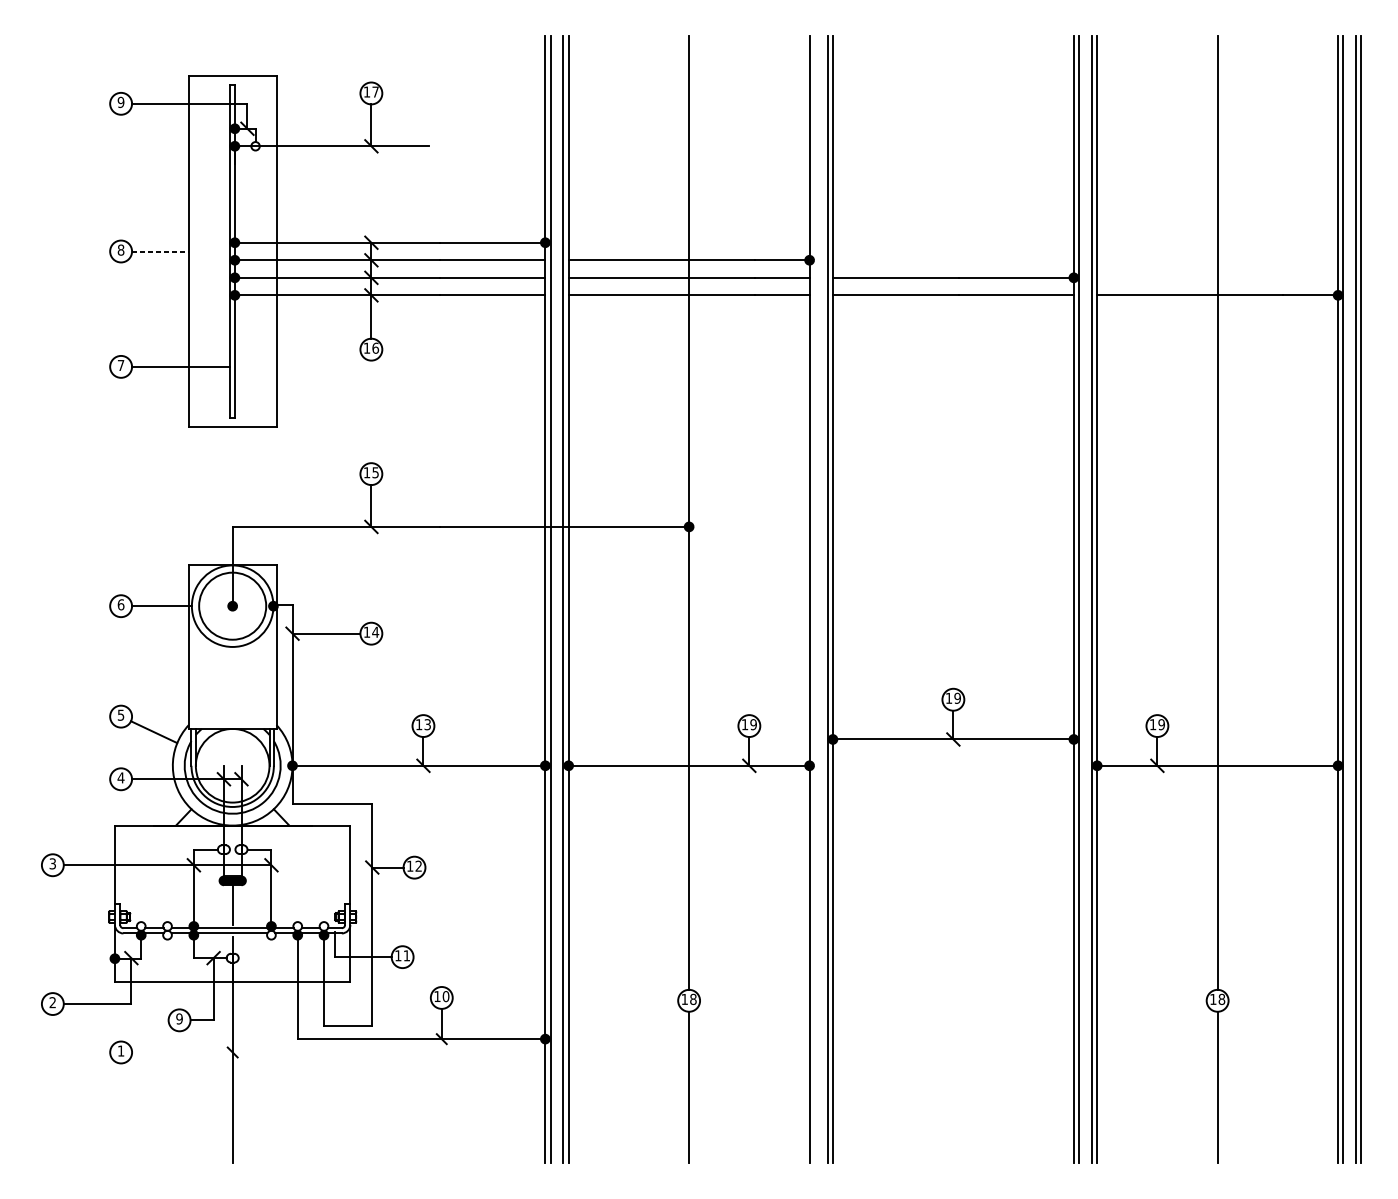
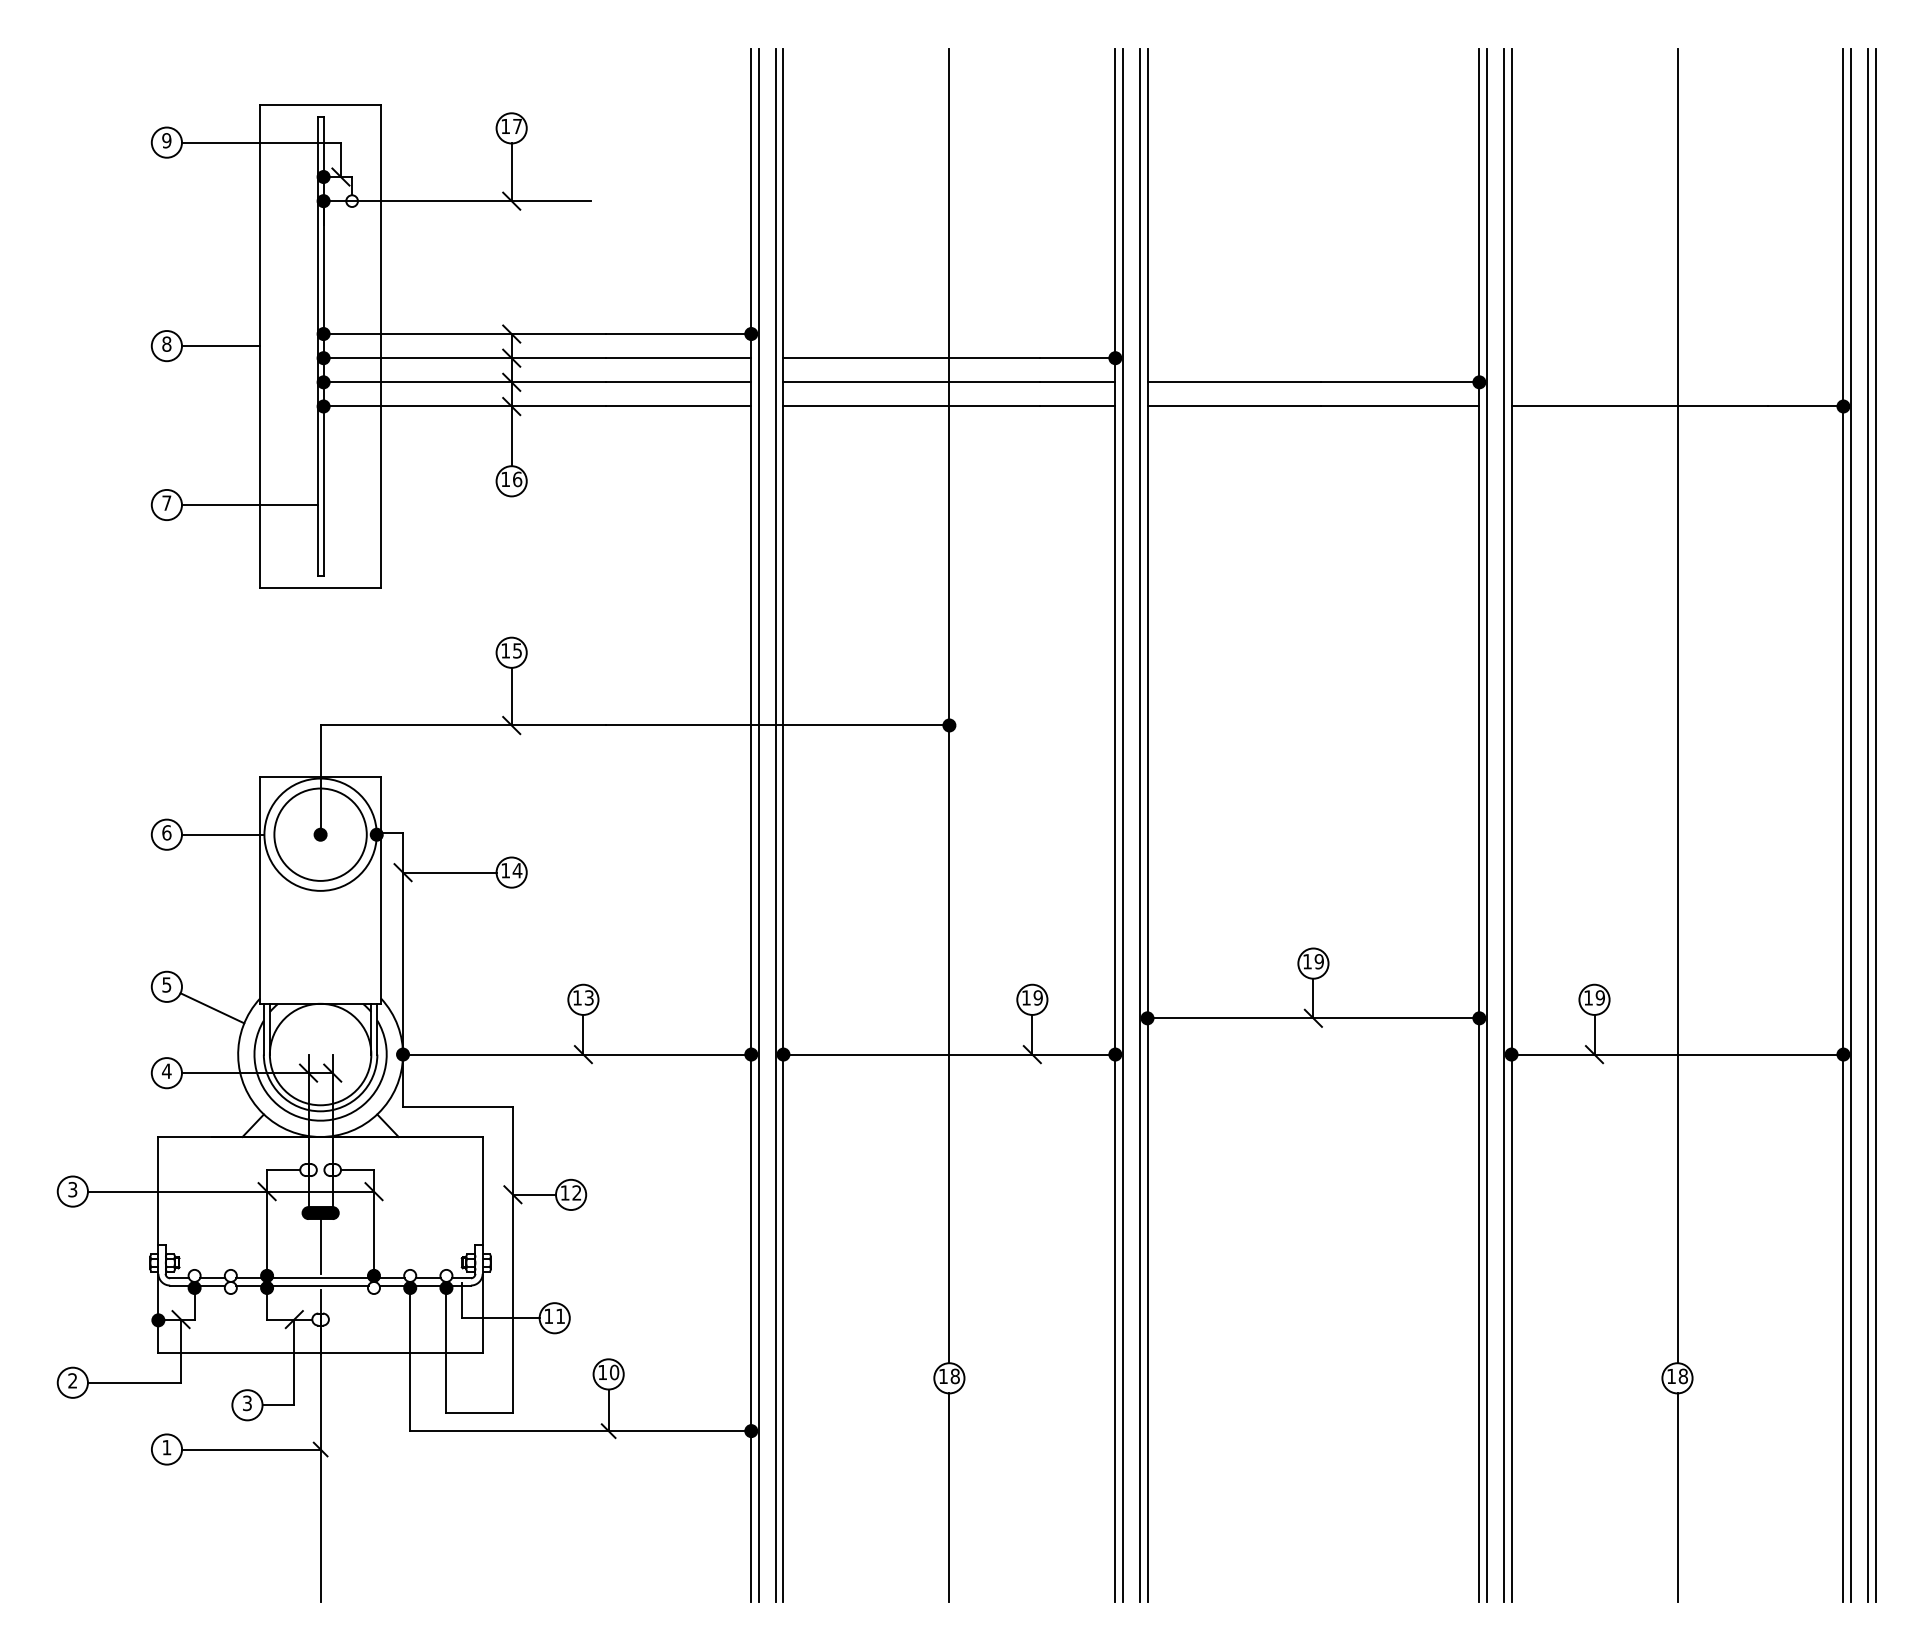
line: (160, 251) -> (221, 346), dashed -> solid
line: (814, 599) -> (1122, 825), added
text: (178, 1018) -> (246, 1402), 9 -> 3
line: (182, 1052) -> (251, 1449), added

